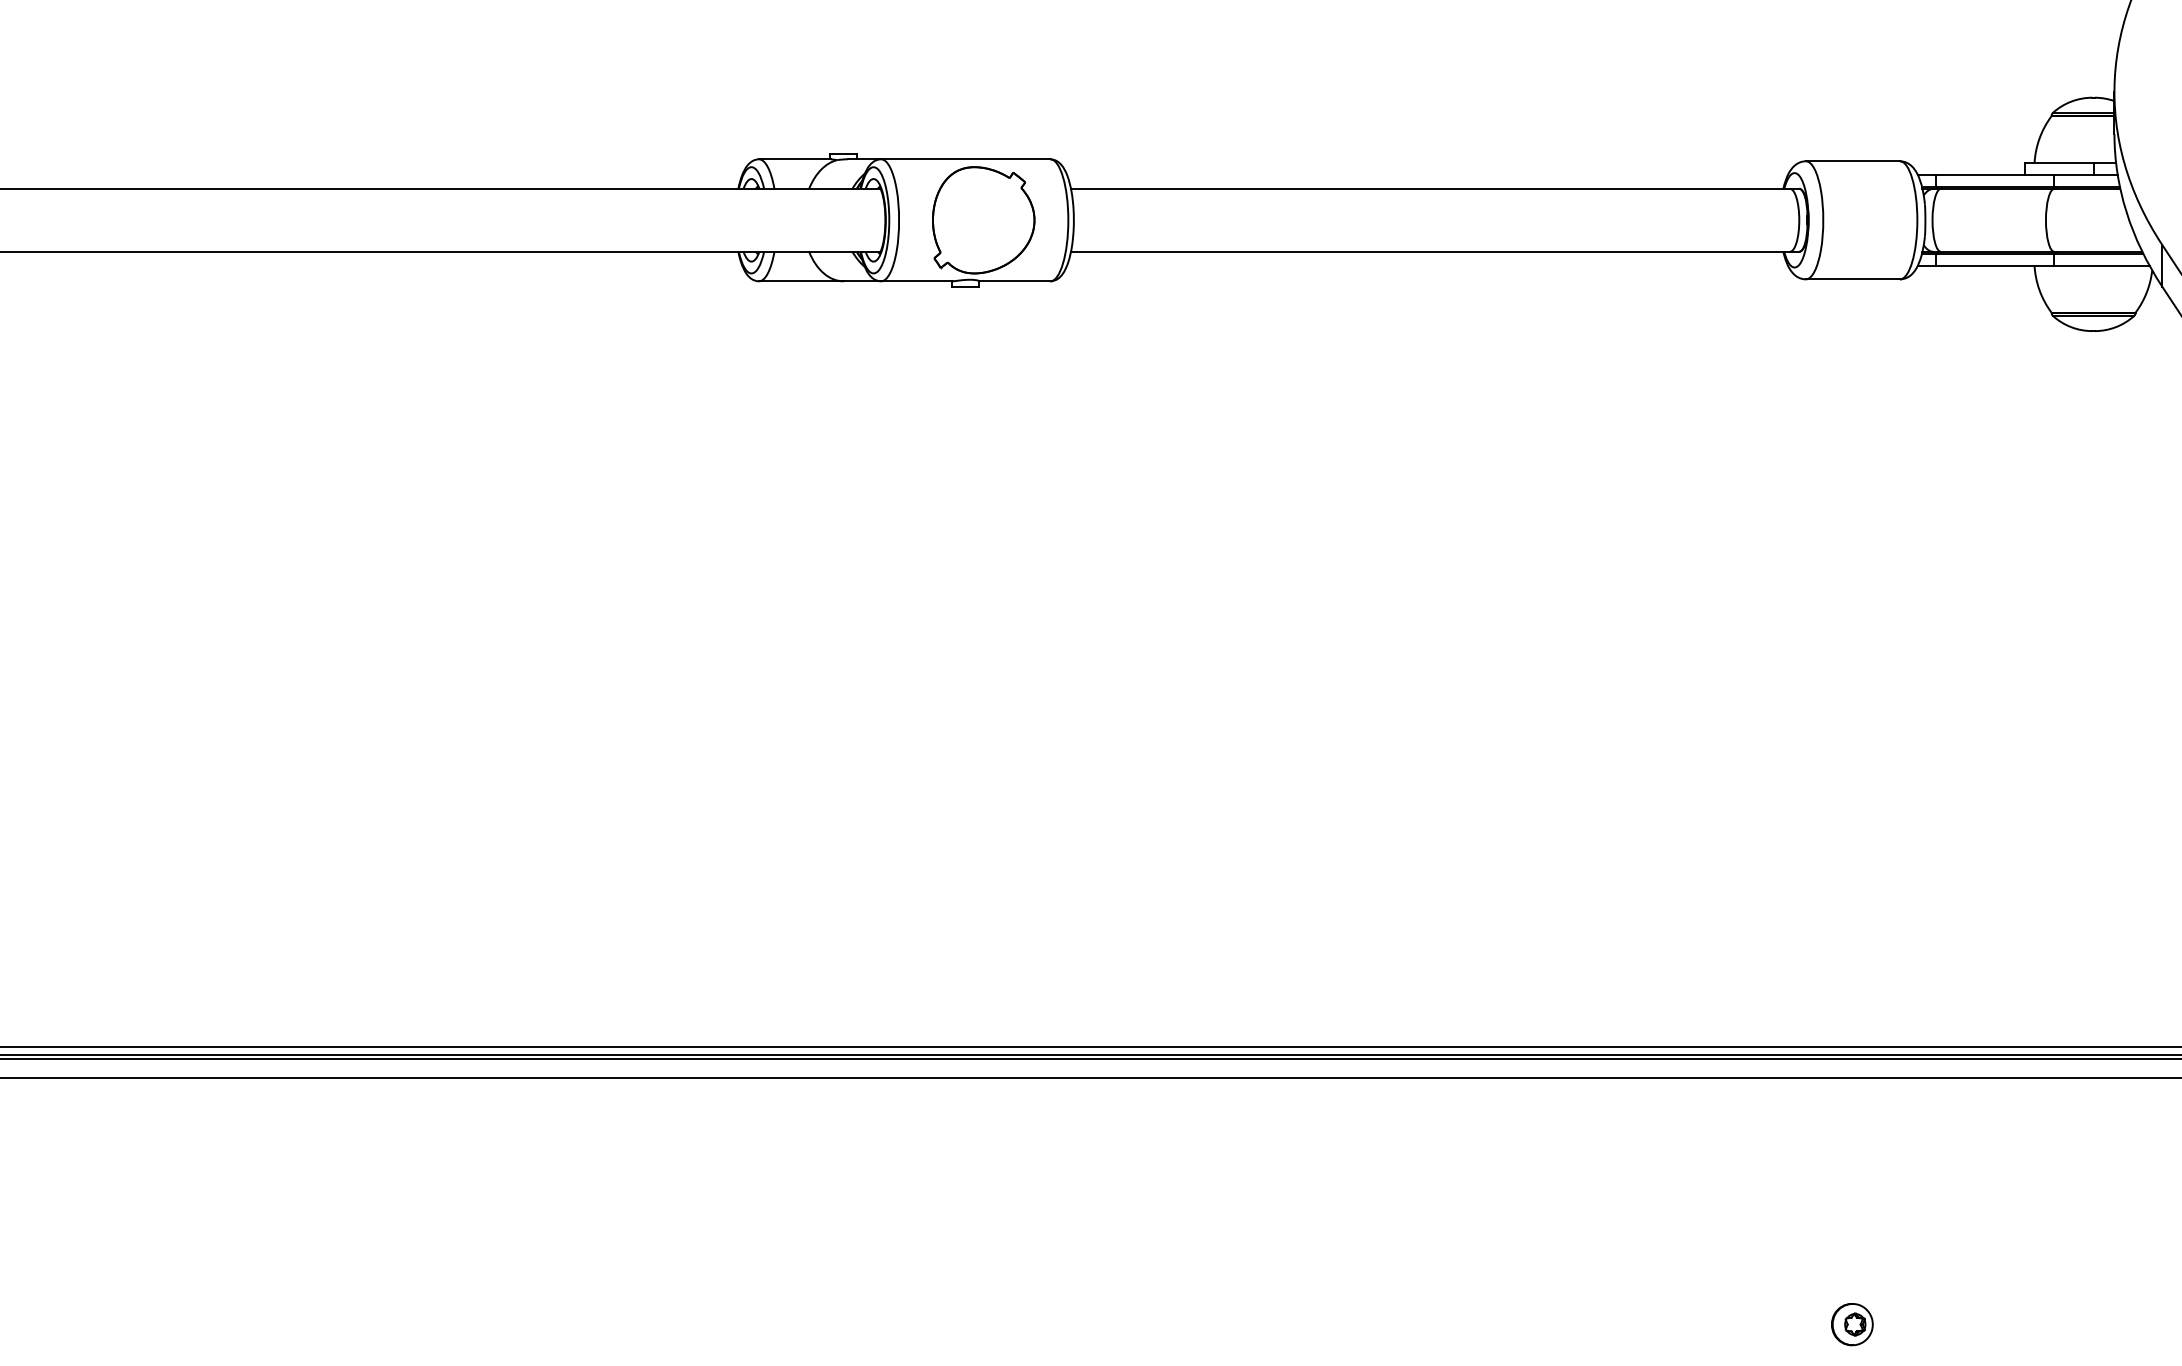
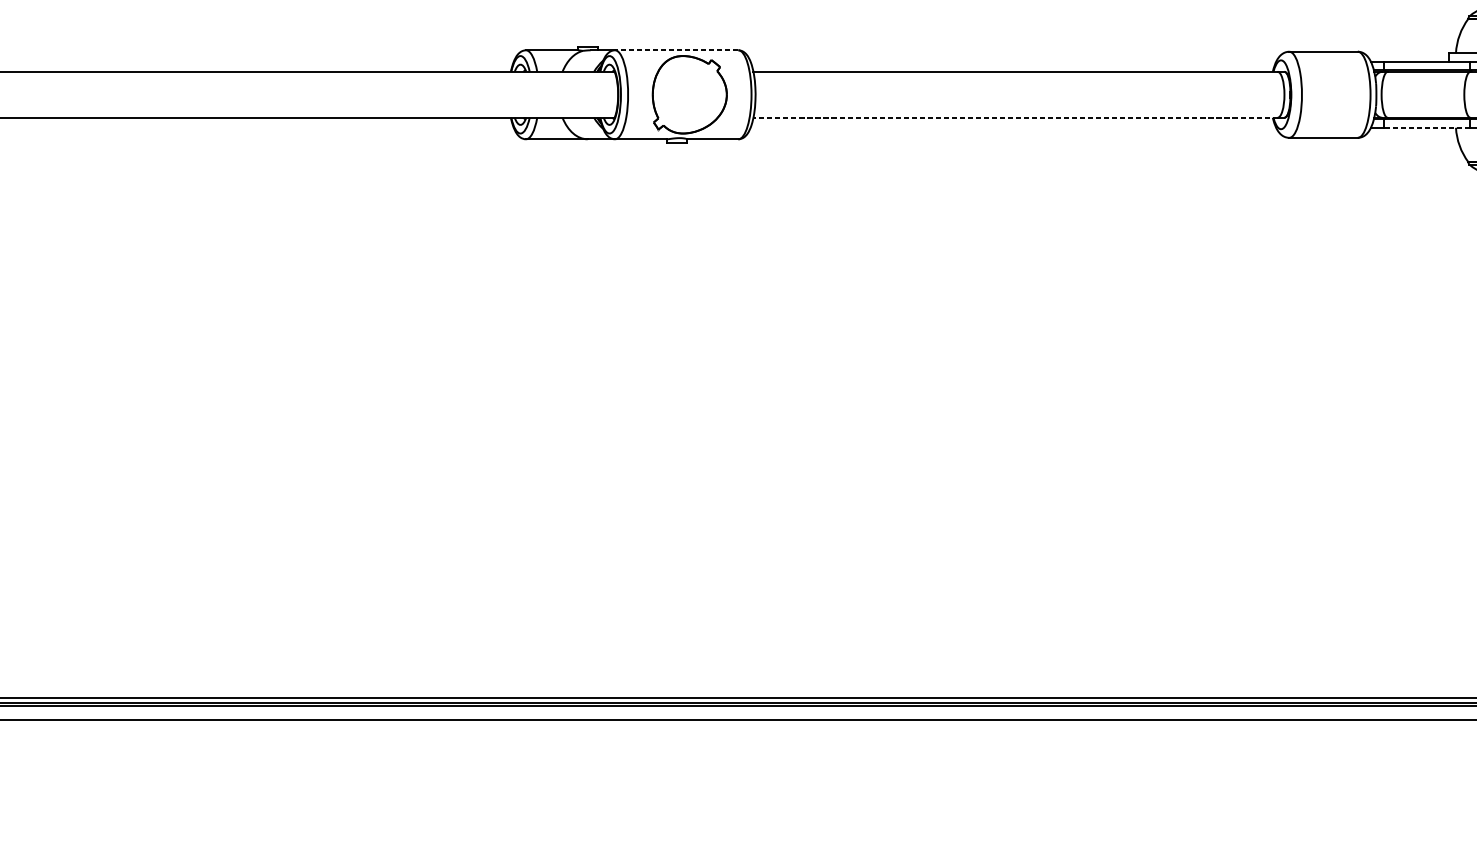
line: (965, 159) -> (676, 50), solid -> dashed
line: (1430, 251) -> (1015, 117), solid -> dashed
line: (1994, 265) -> (1426, 127), solid -> dashed

